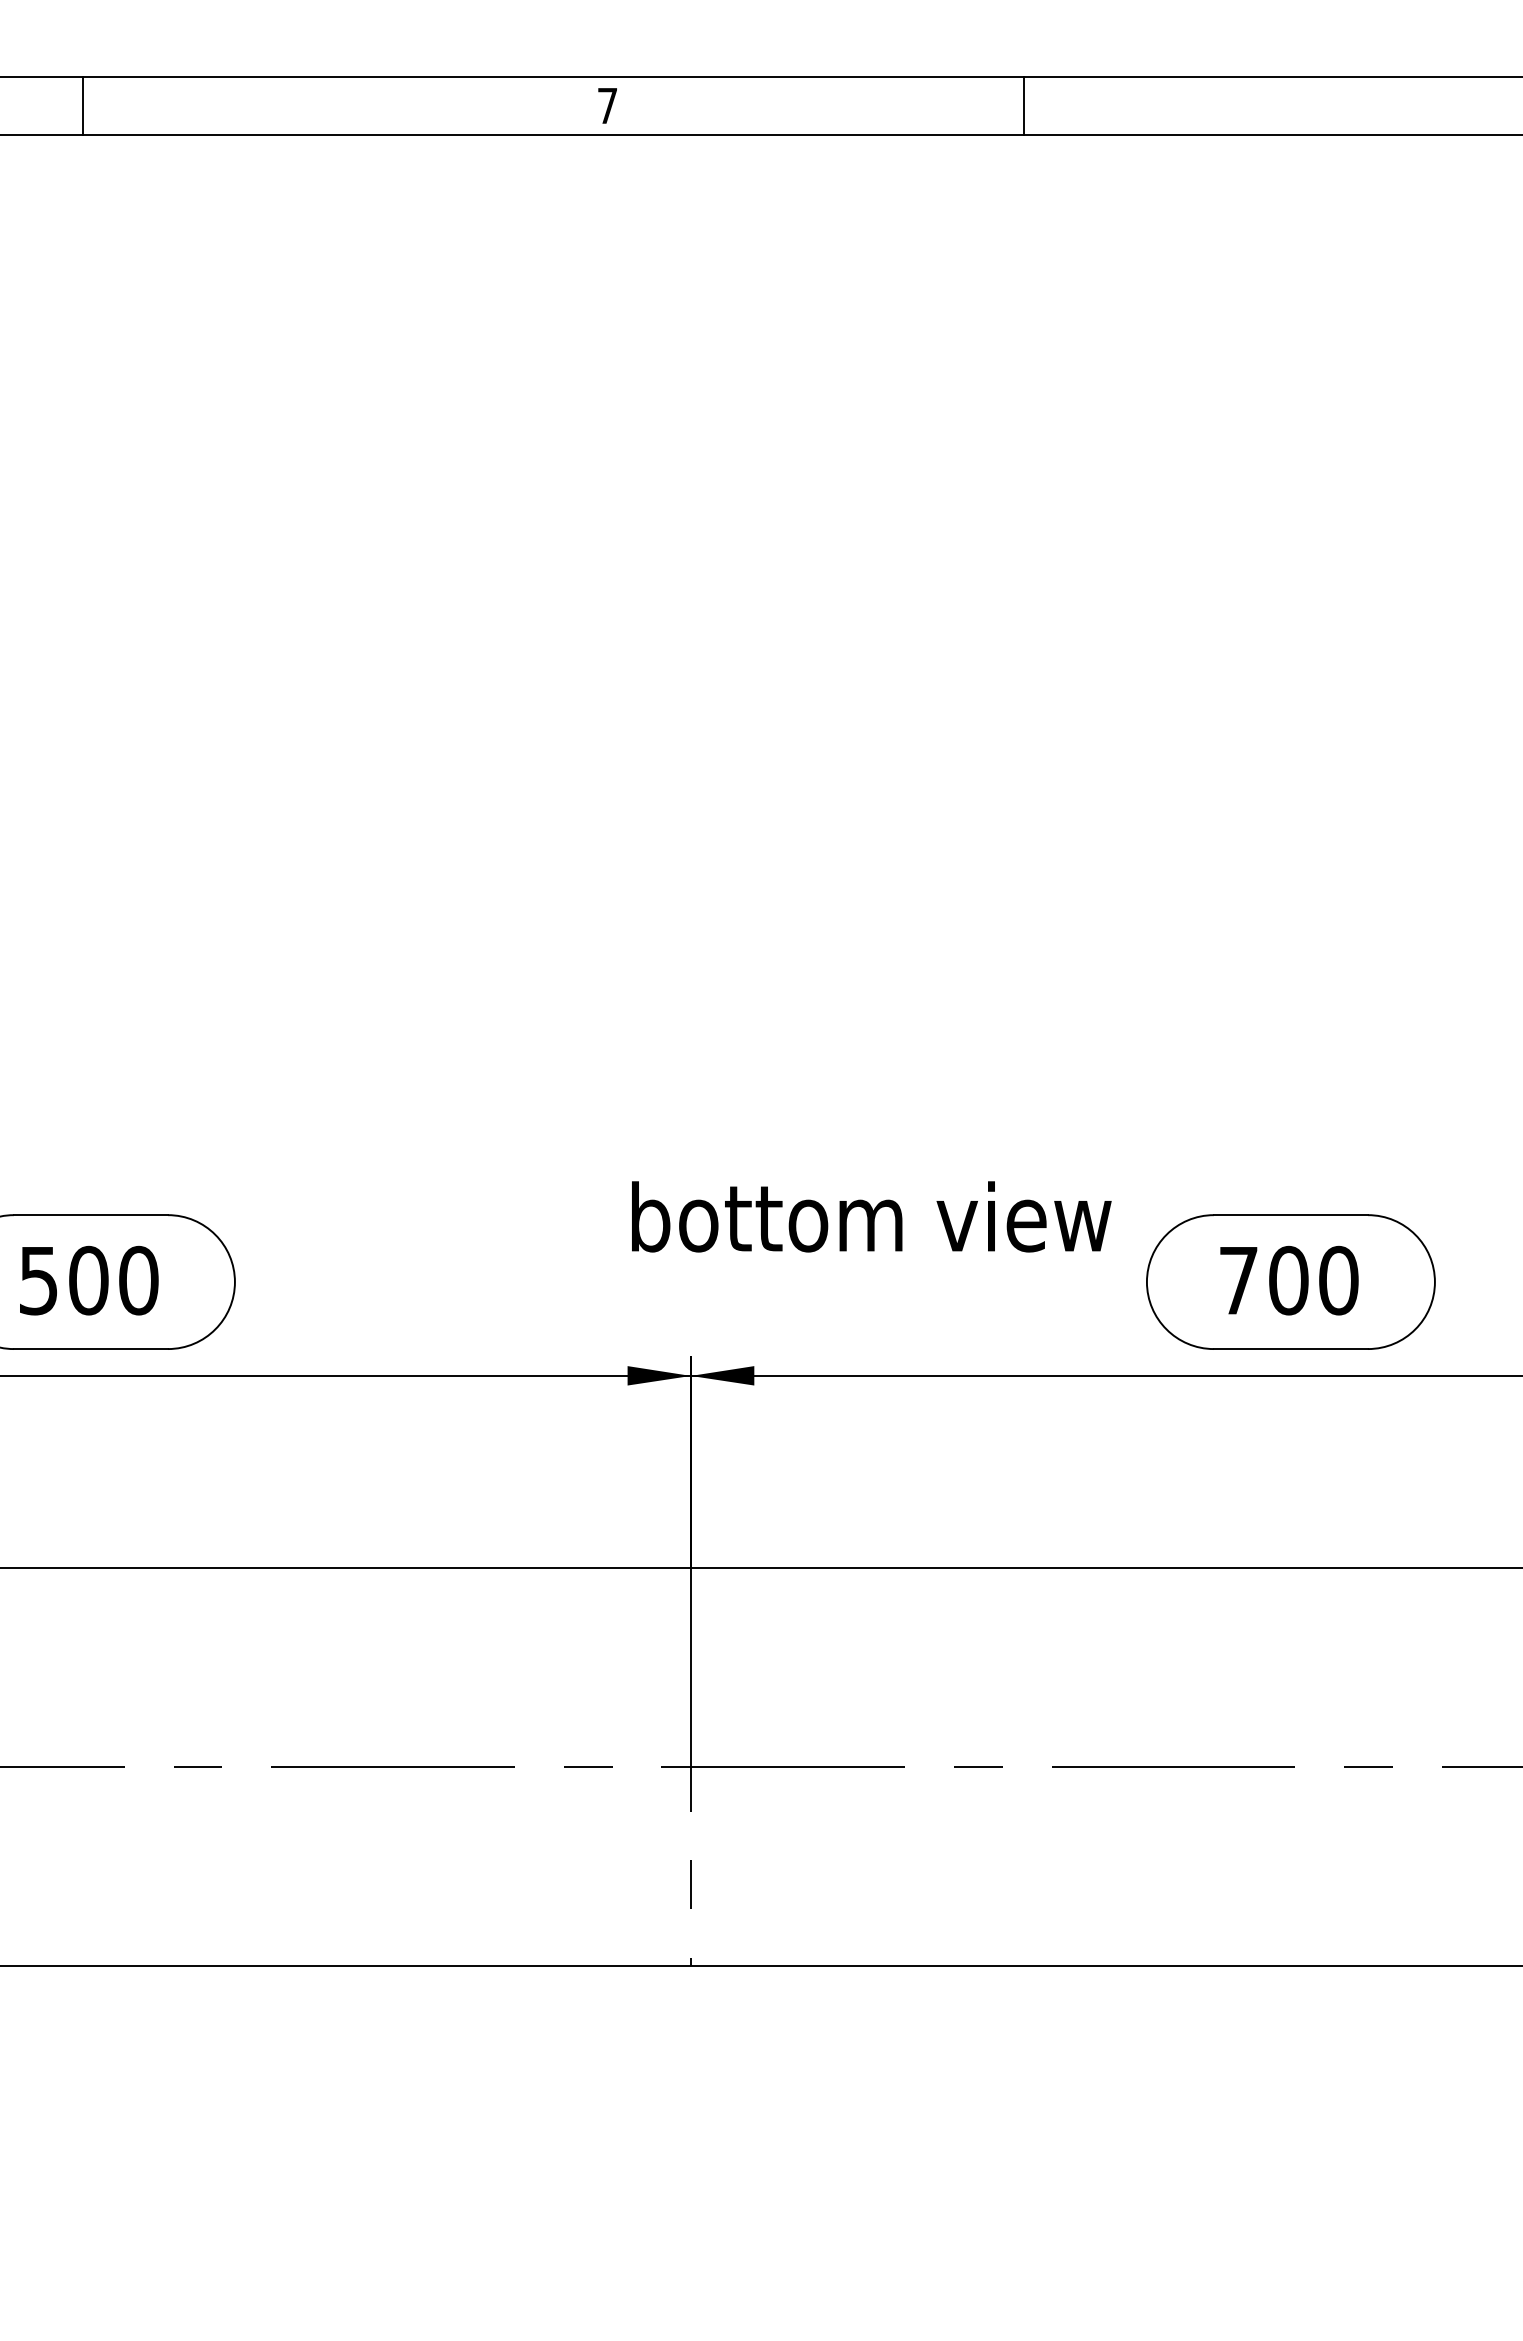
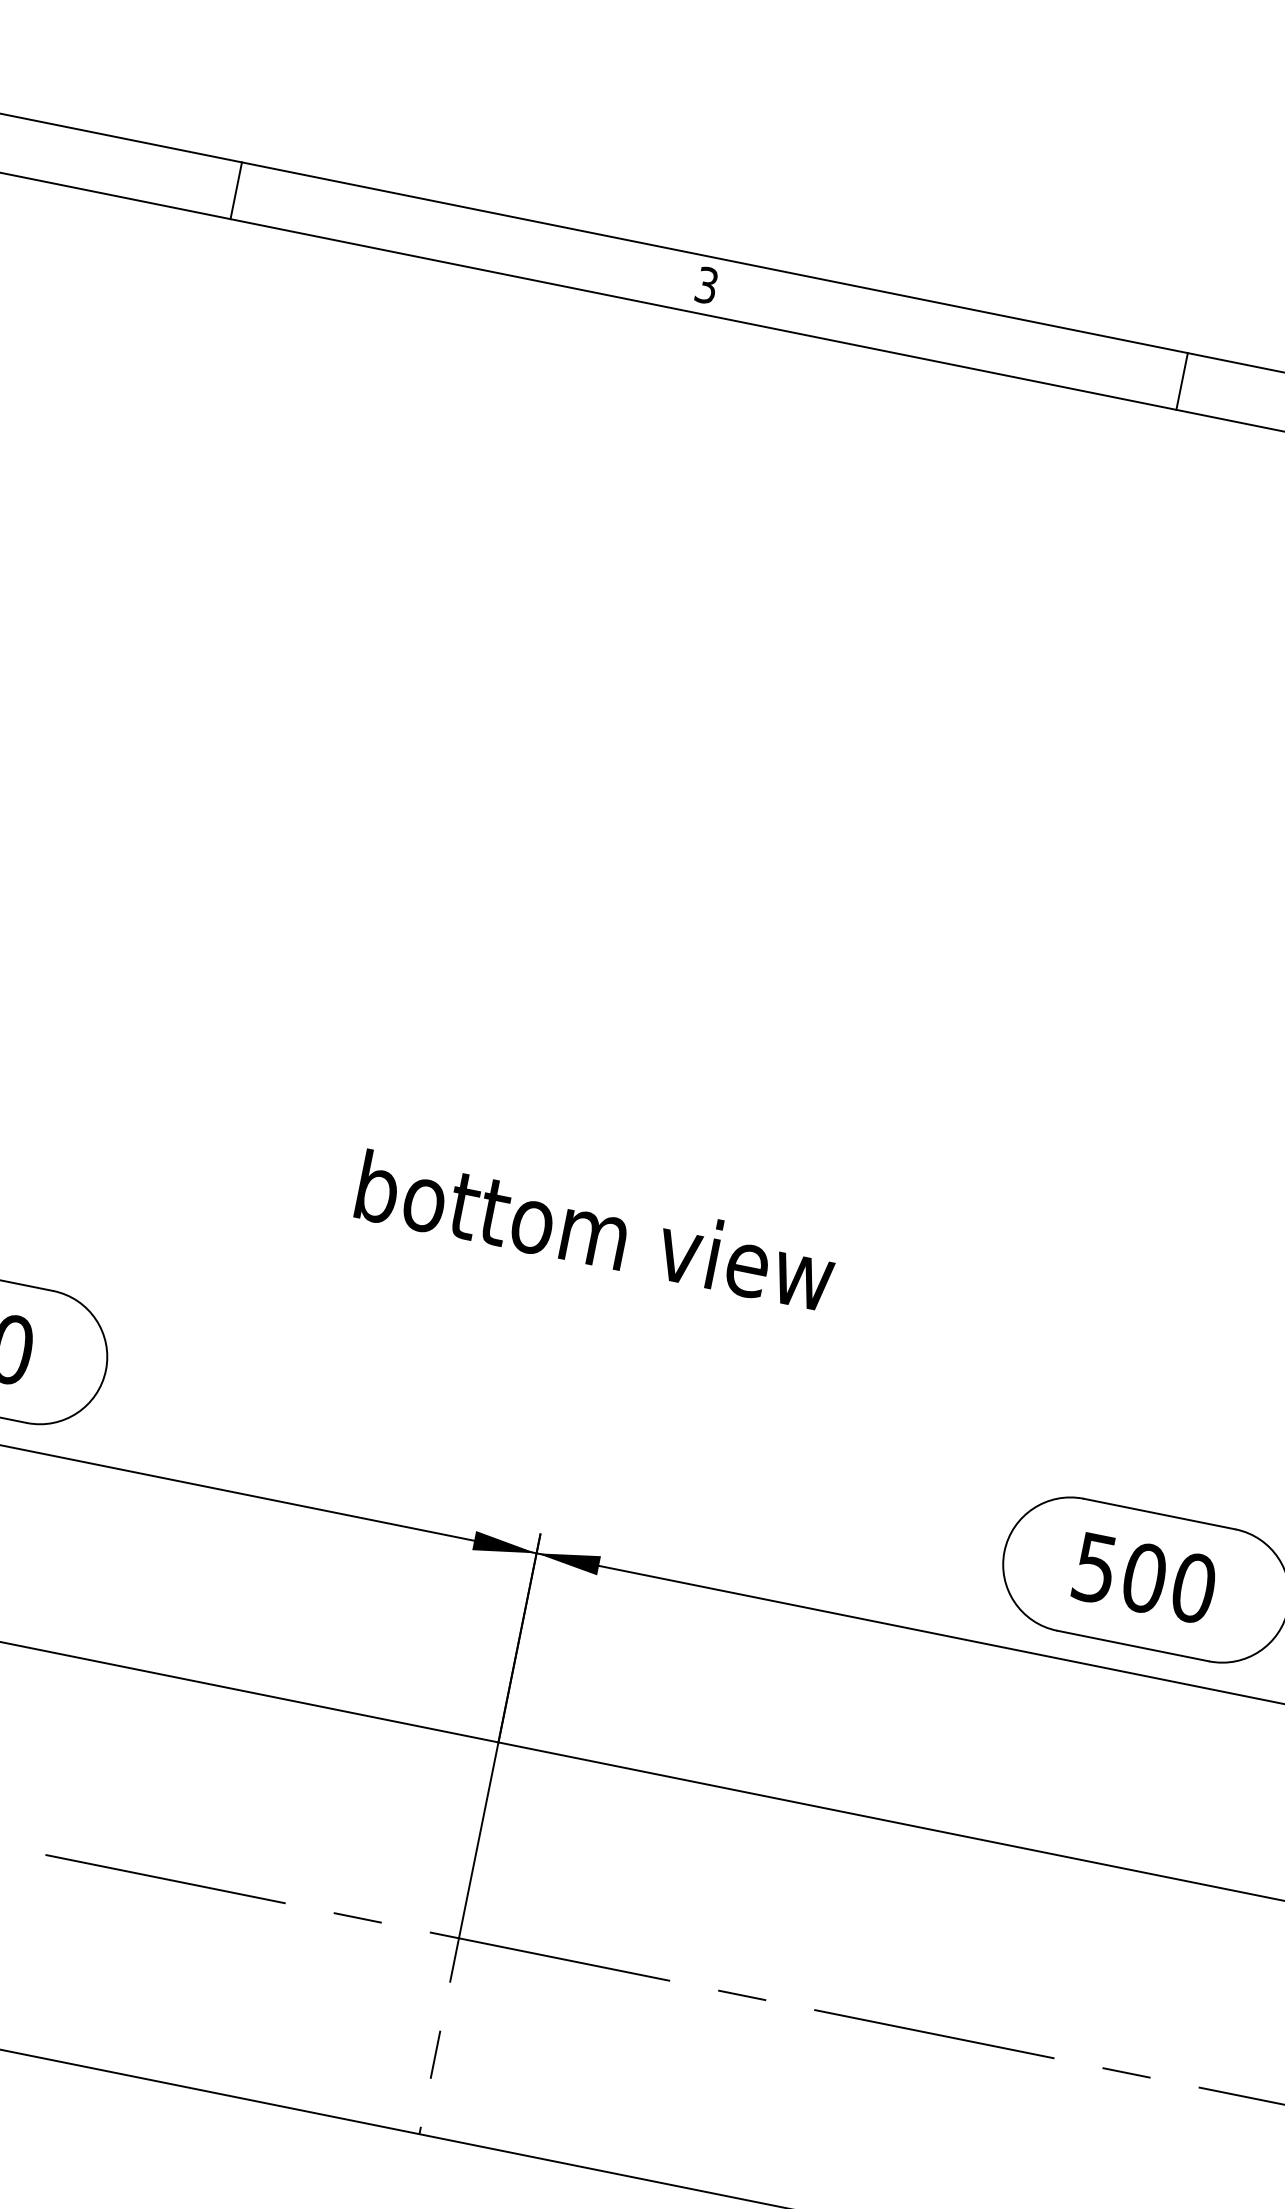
line: (83, 105) -> (236, 190), moved
text: (607, 105) -> (706, 285), 7 -> 3
line: (1024, 105) -> (1182, 380), moved
text: (871, 1216) -> (596, 1230), moved
text: (1238, 1281) -> (1094, 1569), 700 -> 500

